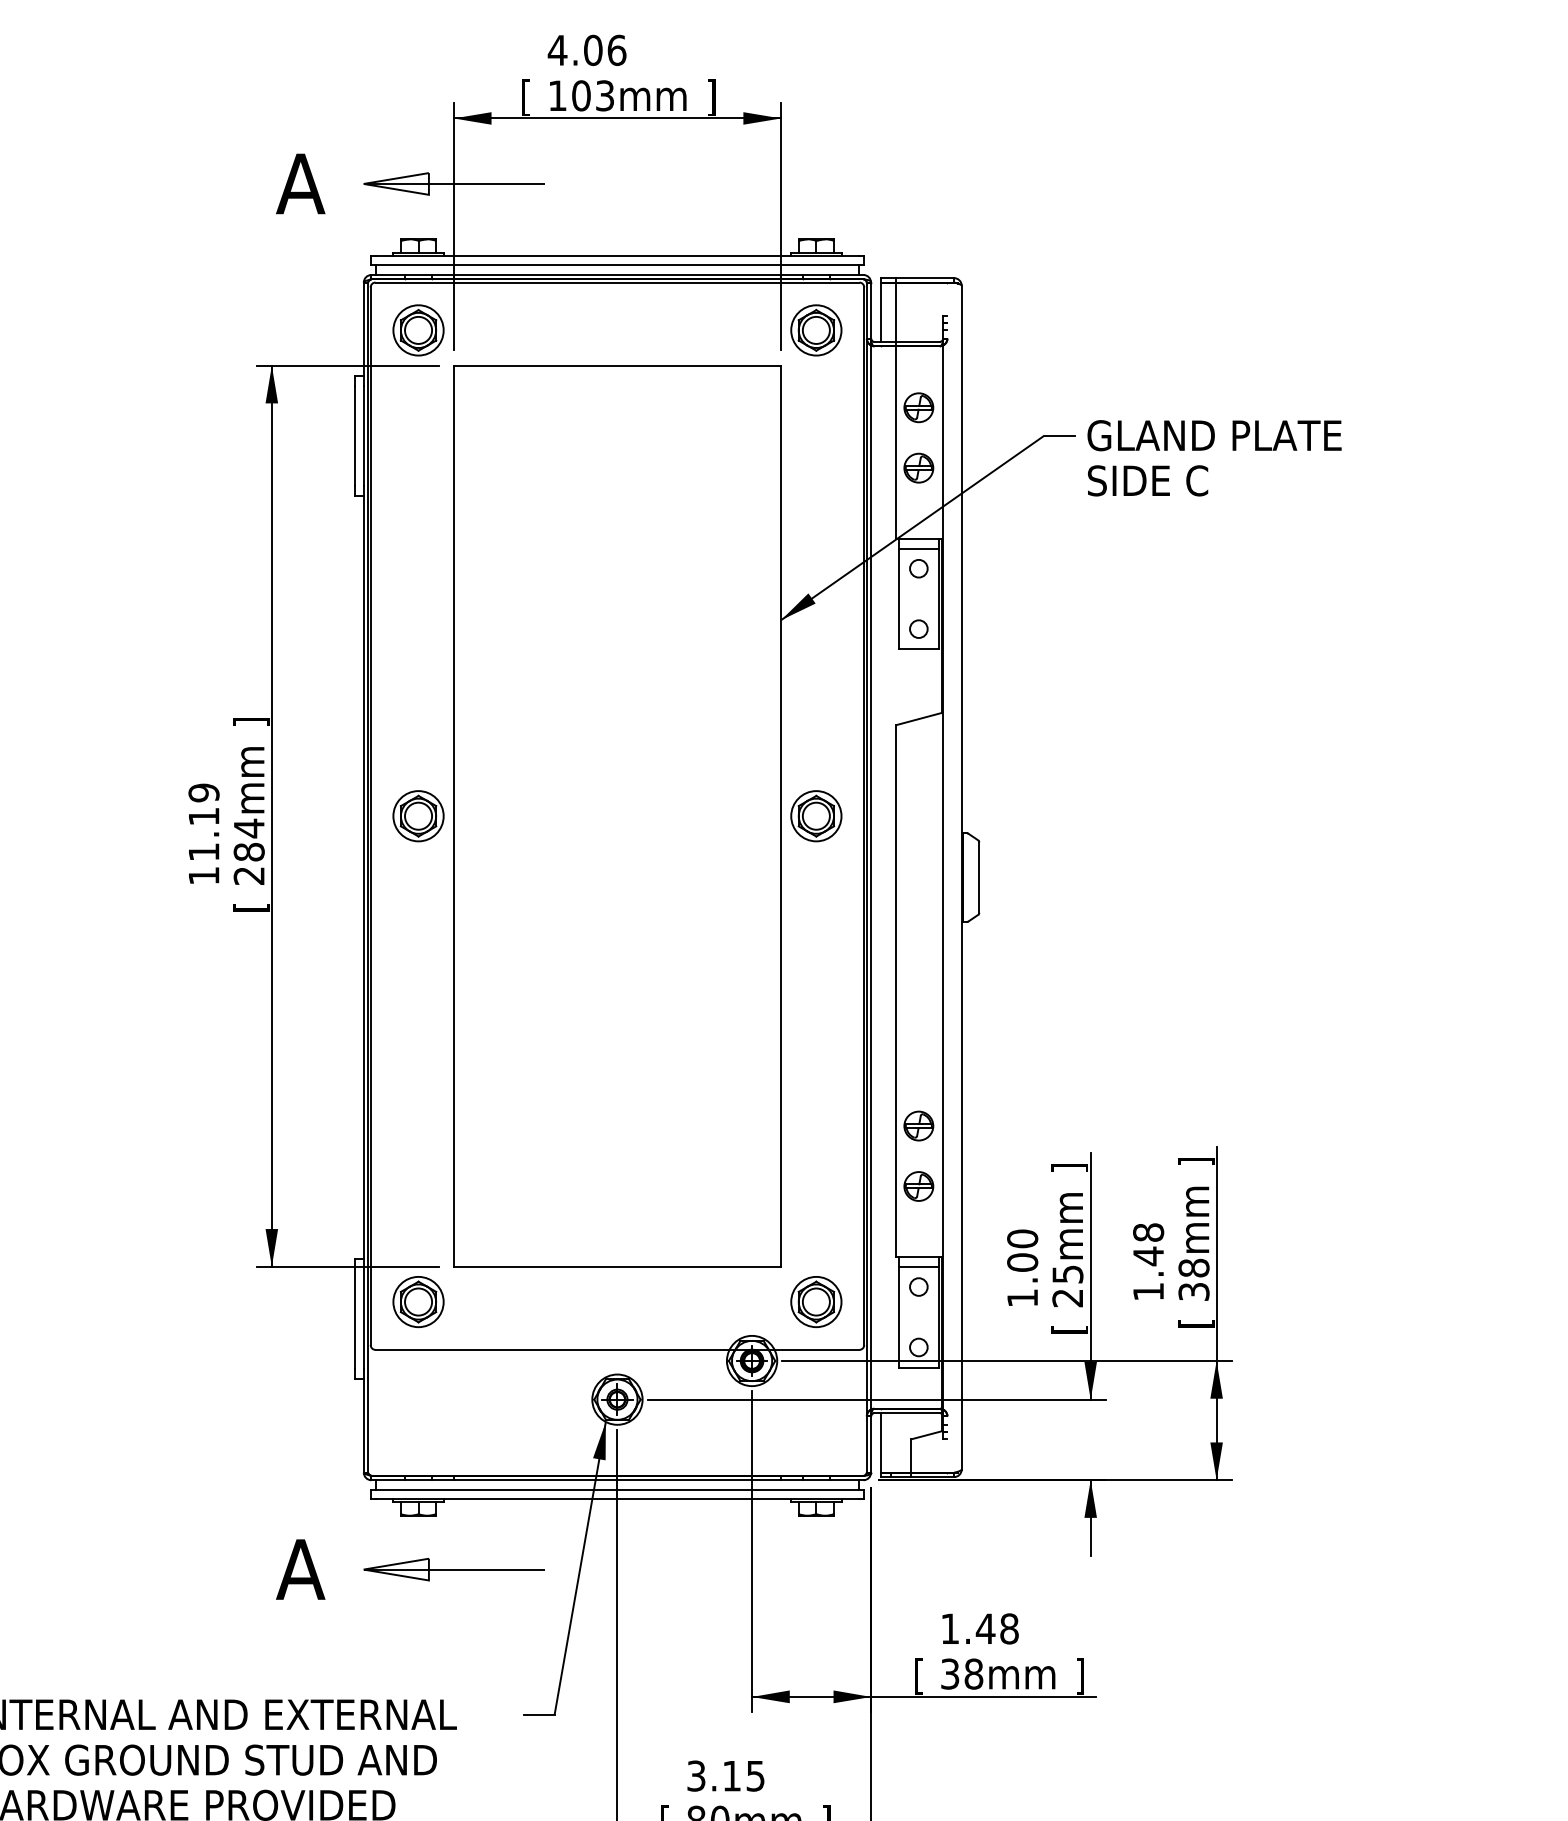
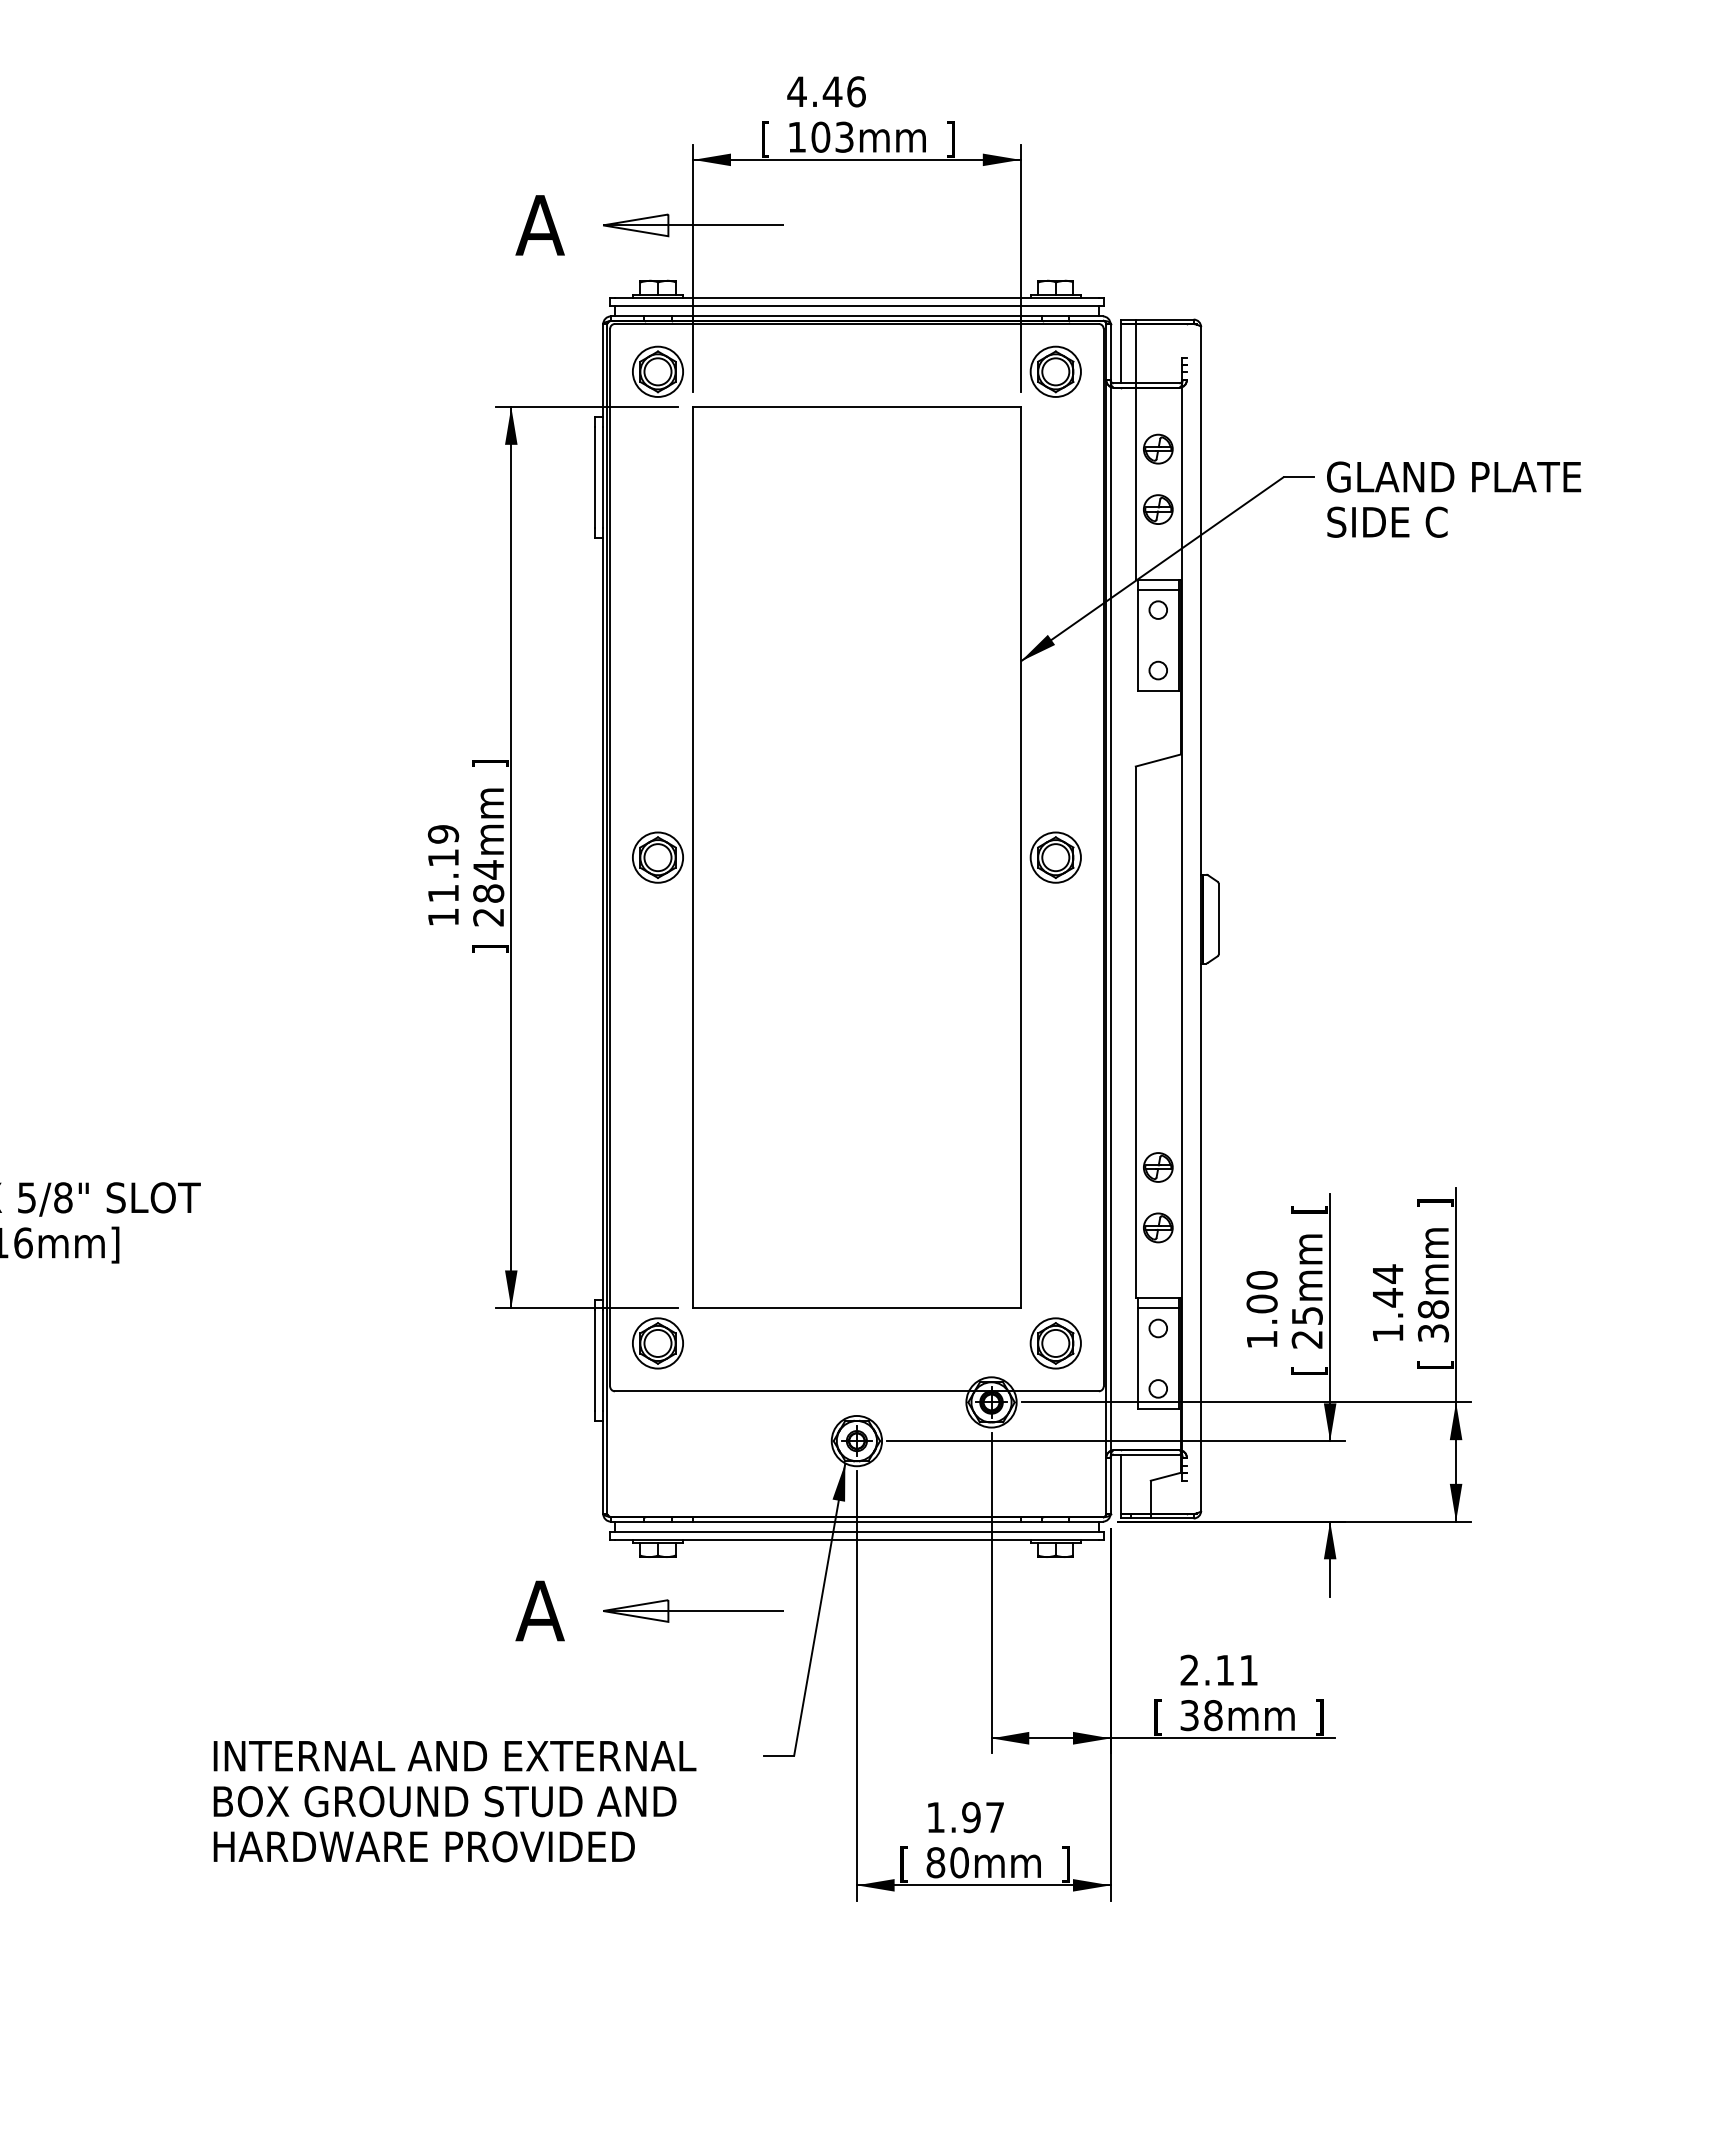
text: (593, 50) -> (832, 91), 4.06 -> 4.46
text: (251, 907) -> (490, 948), [ -> ]
text: (1070, 1168) -> (1309, 1209), ] -> [
text: (1148, 1232) -> (1387, 1273), 1.48 -> 1.44
text: (980, 1628) -> (1219, 1669), 1.48 -> 2.11
text: (726, 1776) -> (965, 1817), 3.15 -> 1.97

